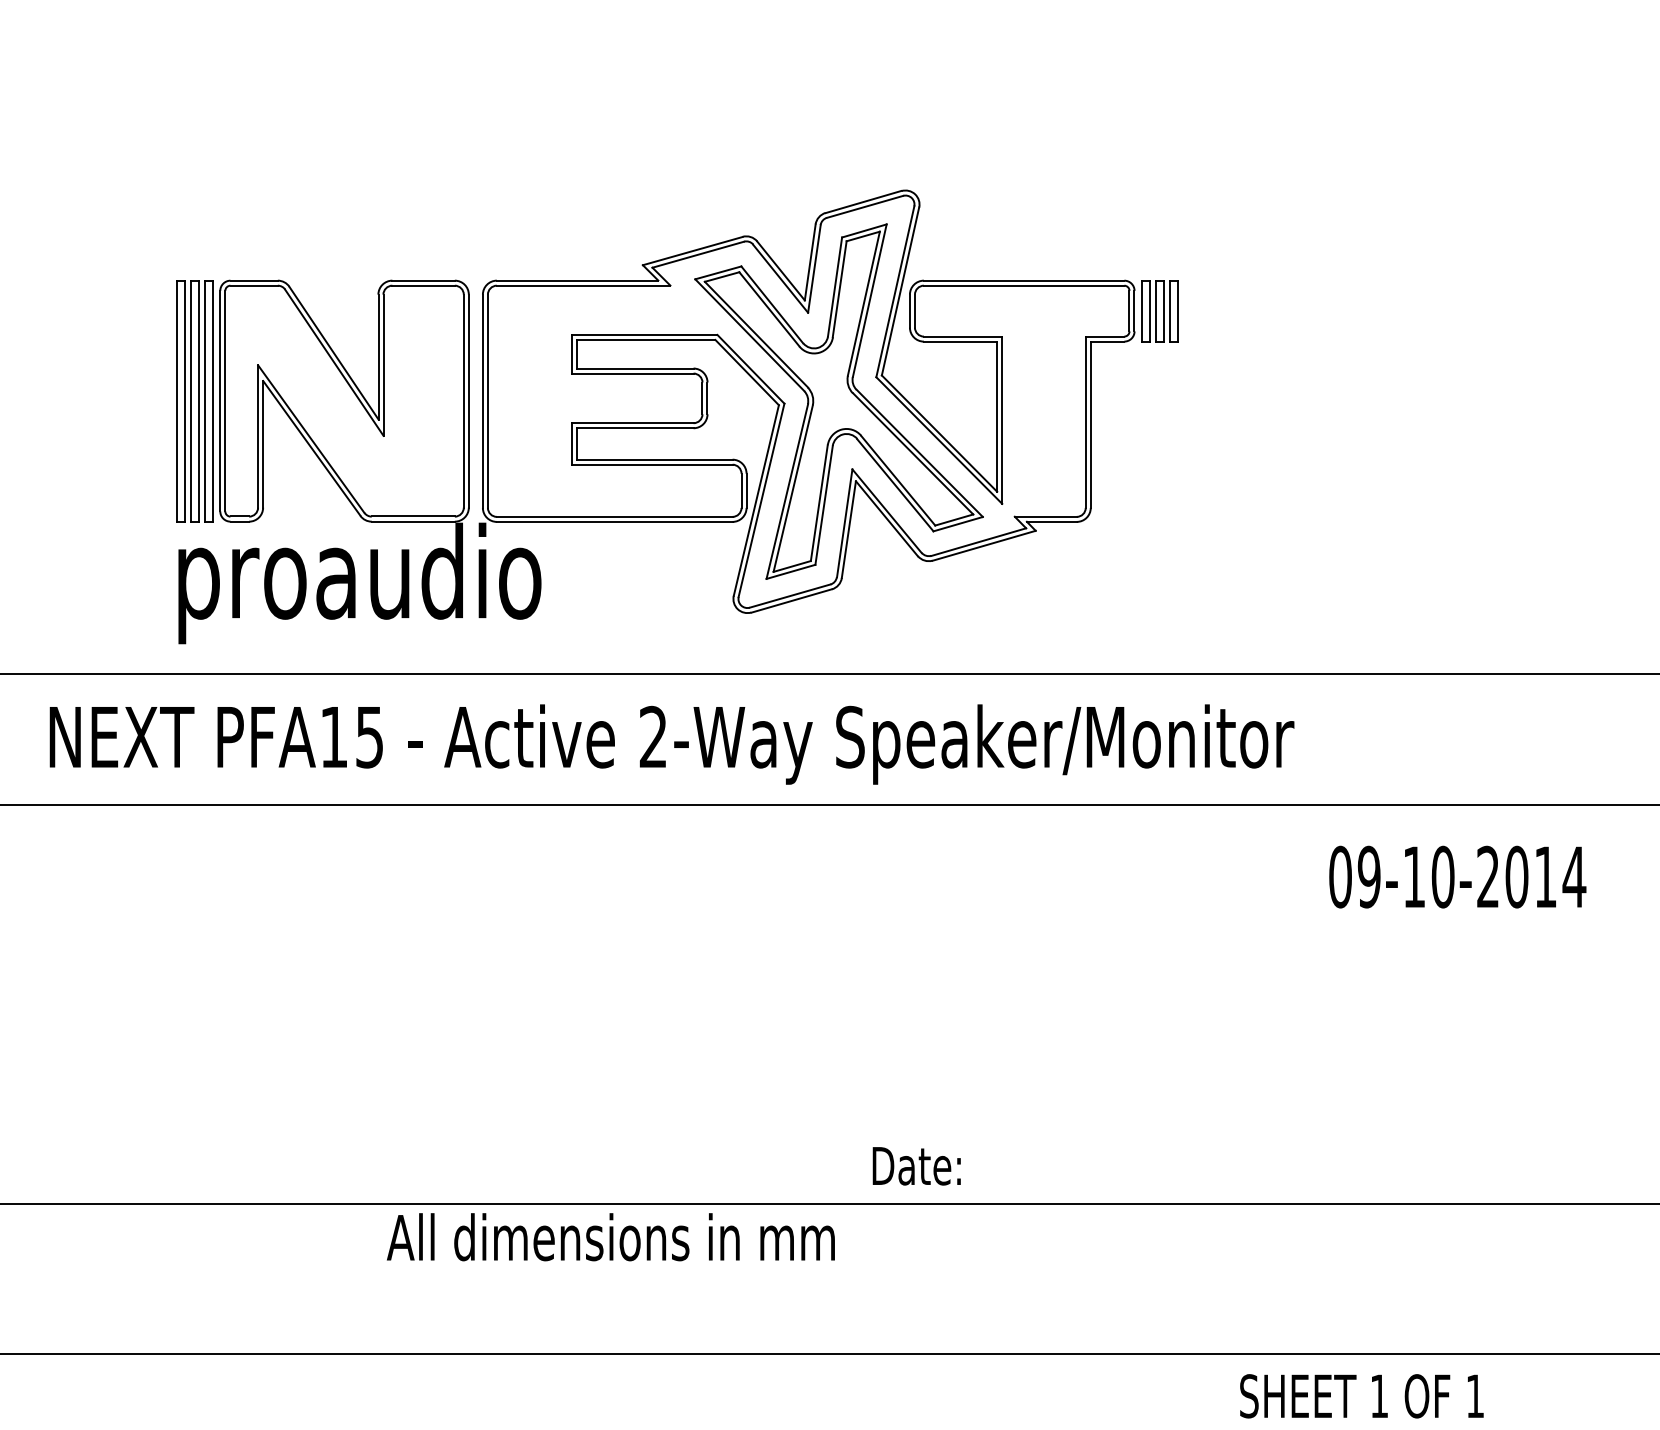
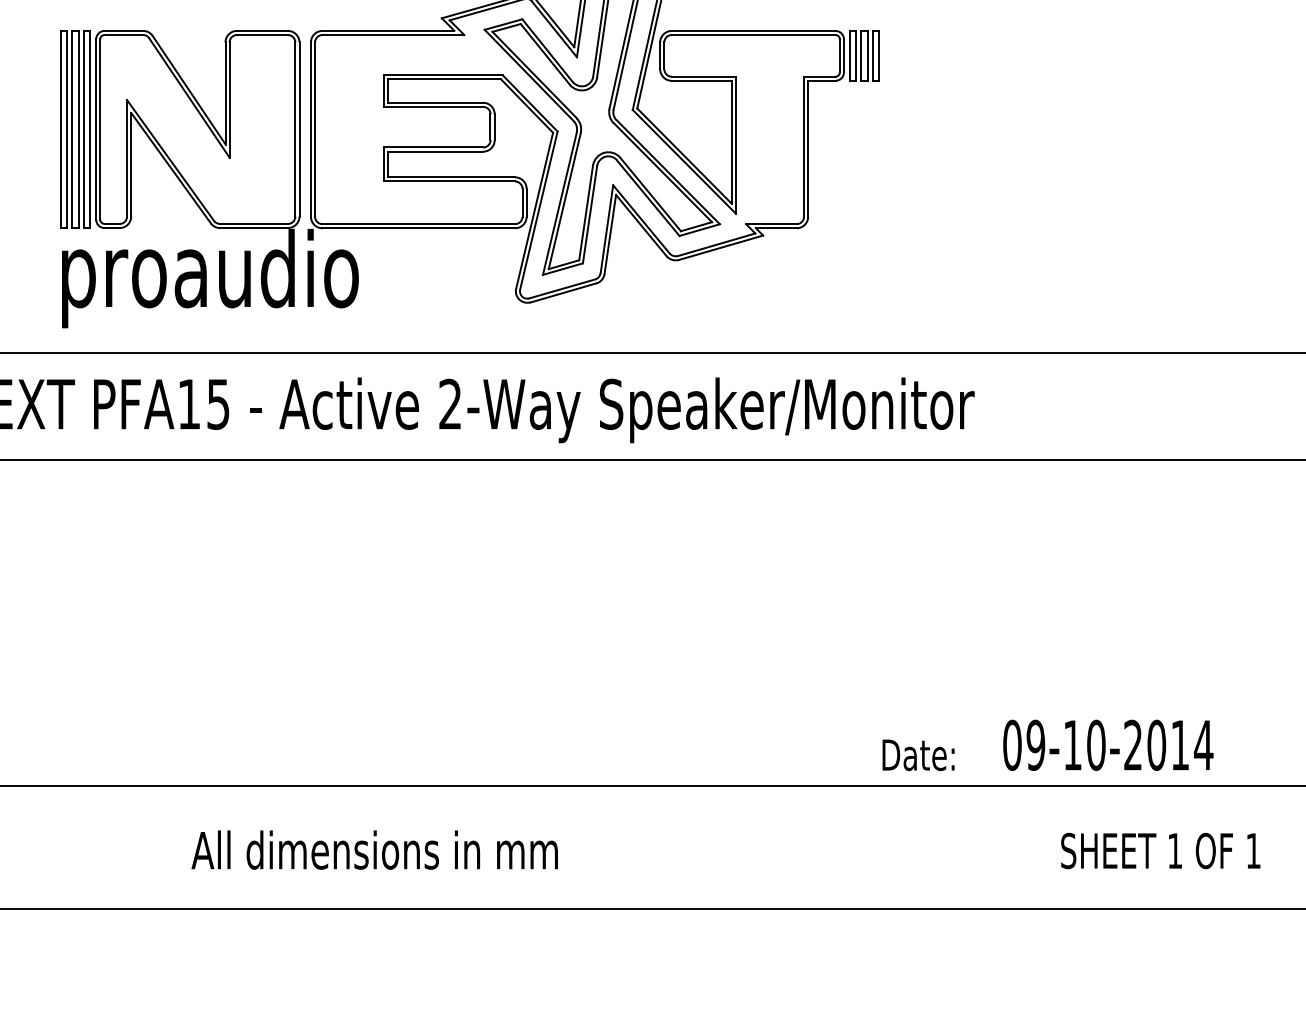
text: (1457, 876) -> (1108, 744), moved
text: (916, 1166) -> (918, 755), moved
text: (610, 1237) -> (374, 850), moved
text: (1361, 1396) -> (1160, 851), moved

